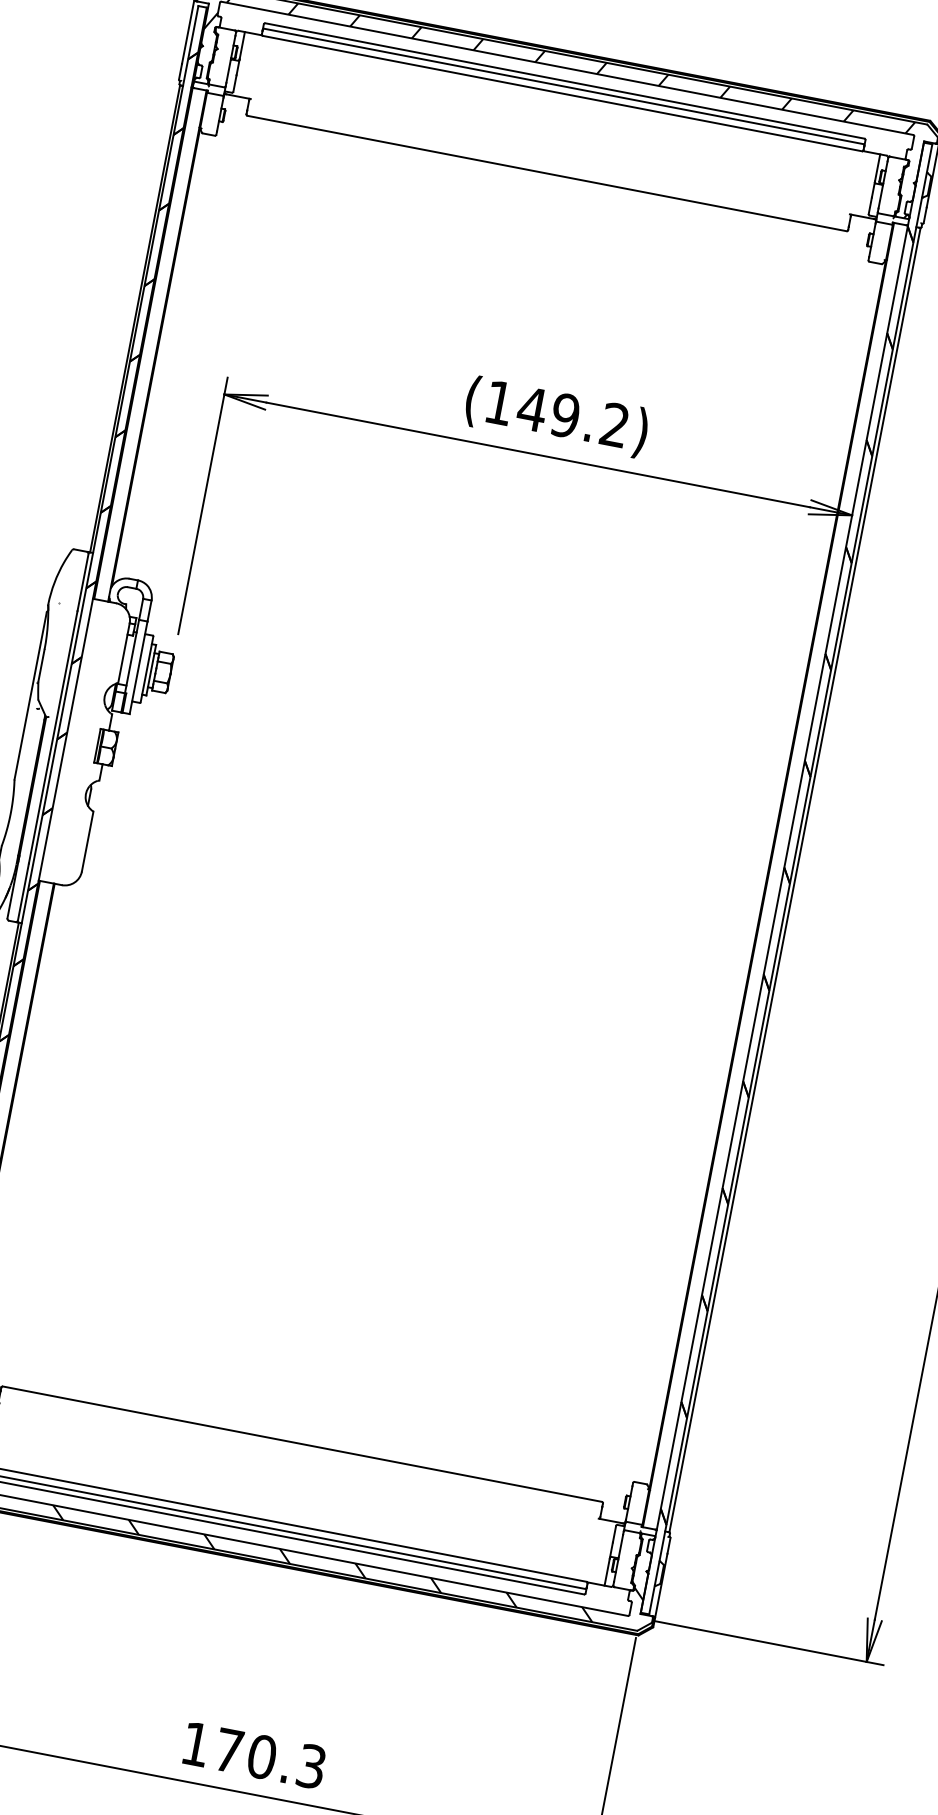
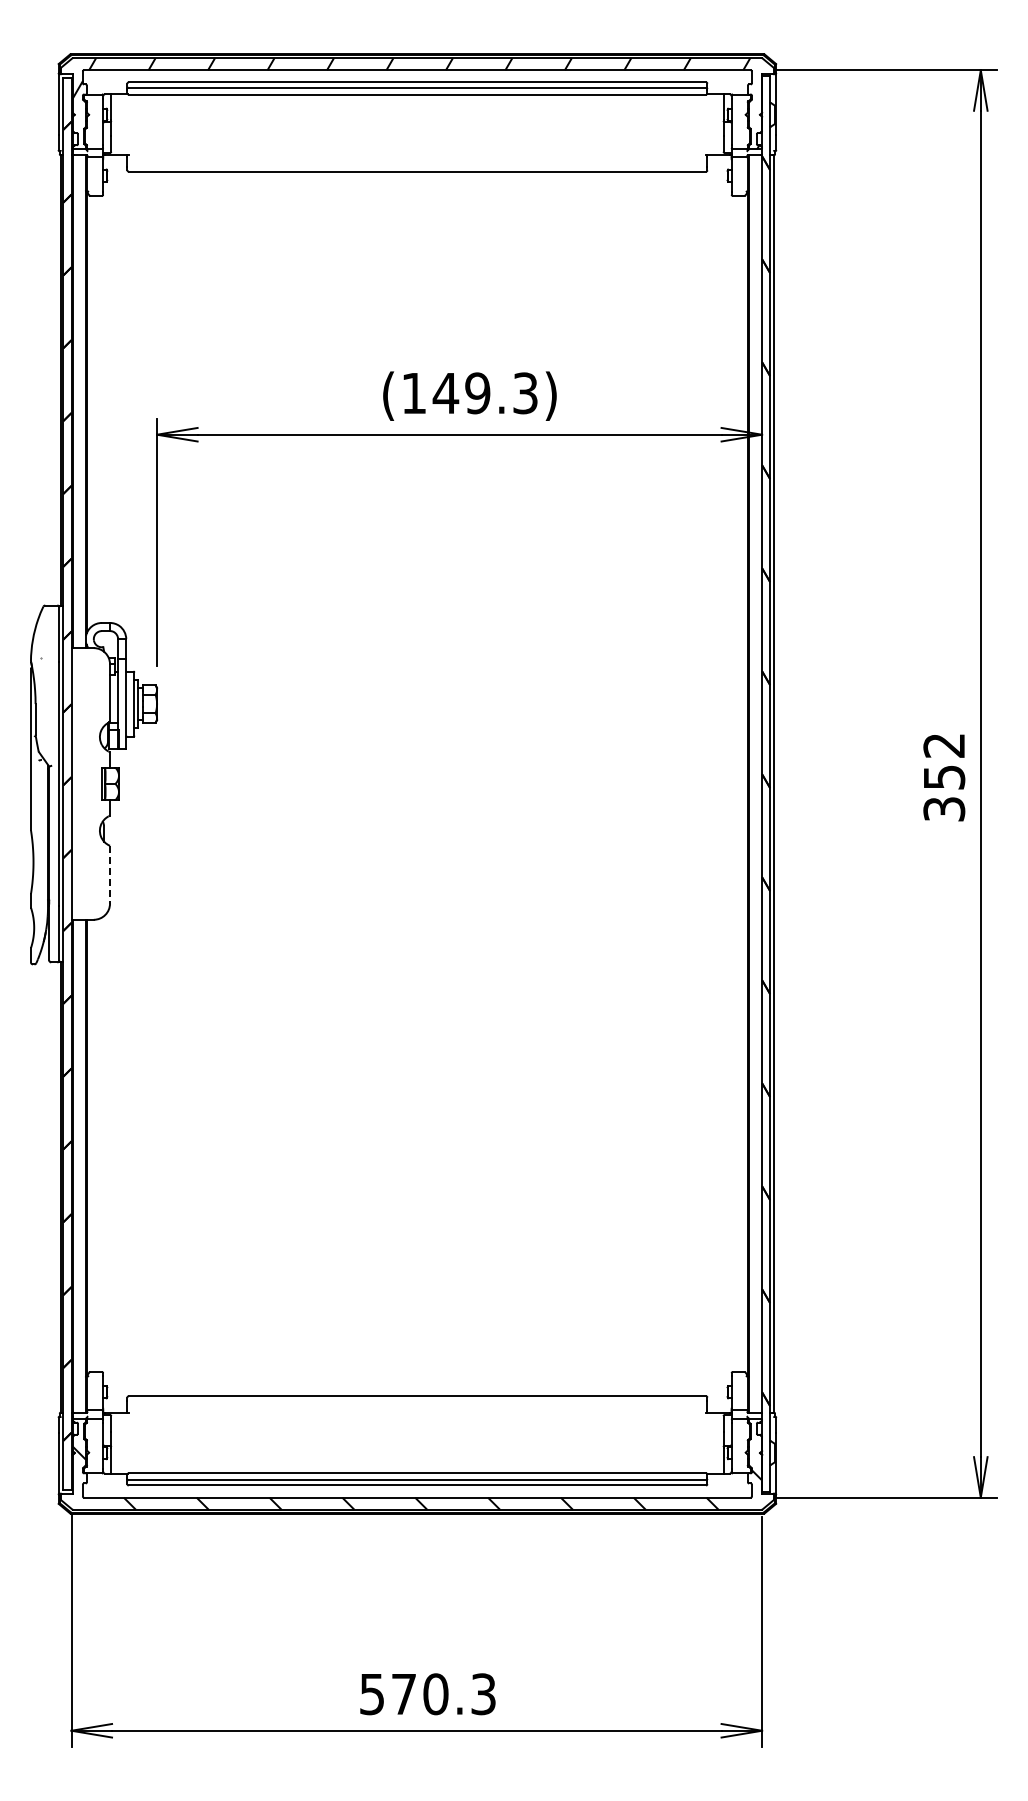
text: (614, 425) -> (525, 393), (149.2) -> (149.3)
line: (88, 841) -> (110, 874), solid -> dashed
text: (195, 1744) -> (371, 1694), 170.3 -> 570.3

